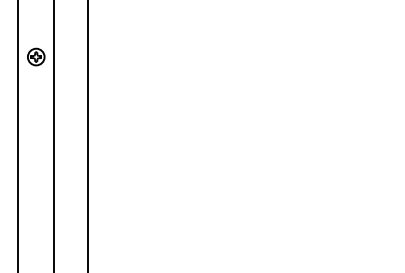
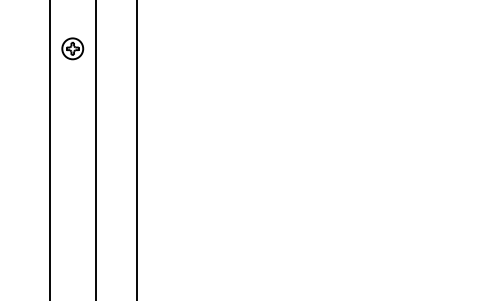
part: (36, 56) -> (73, 48), moved

